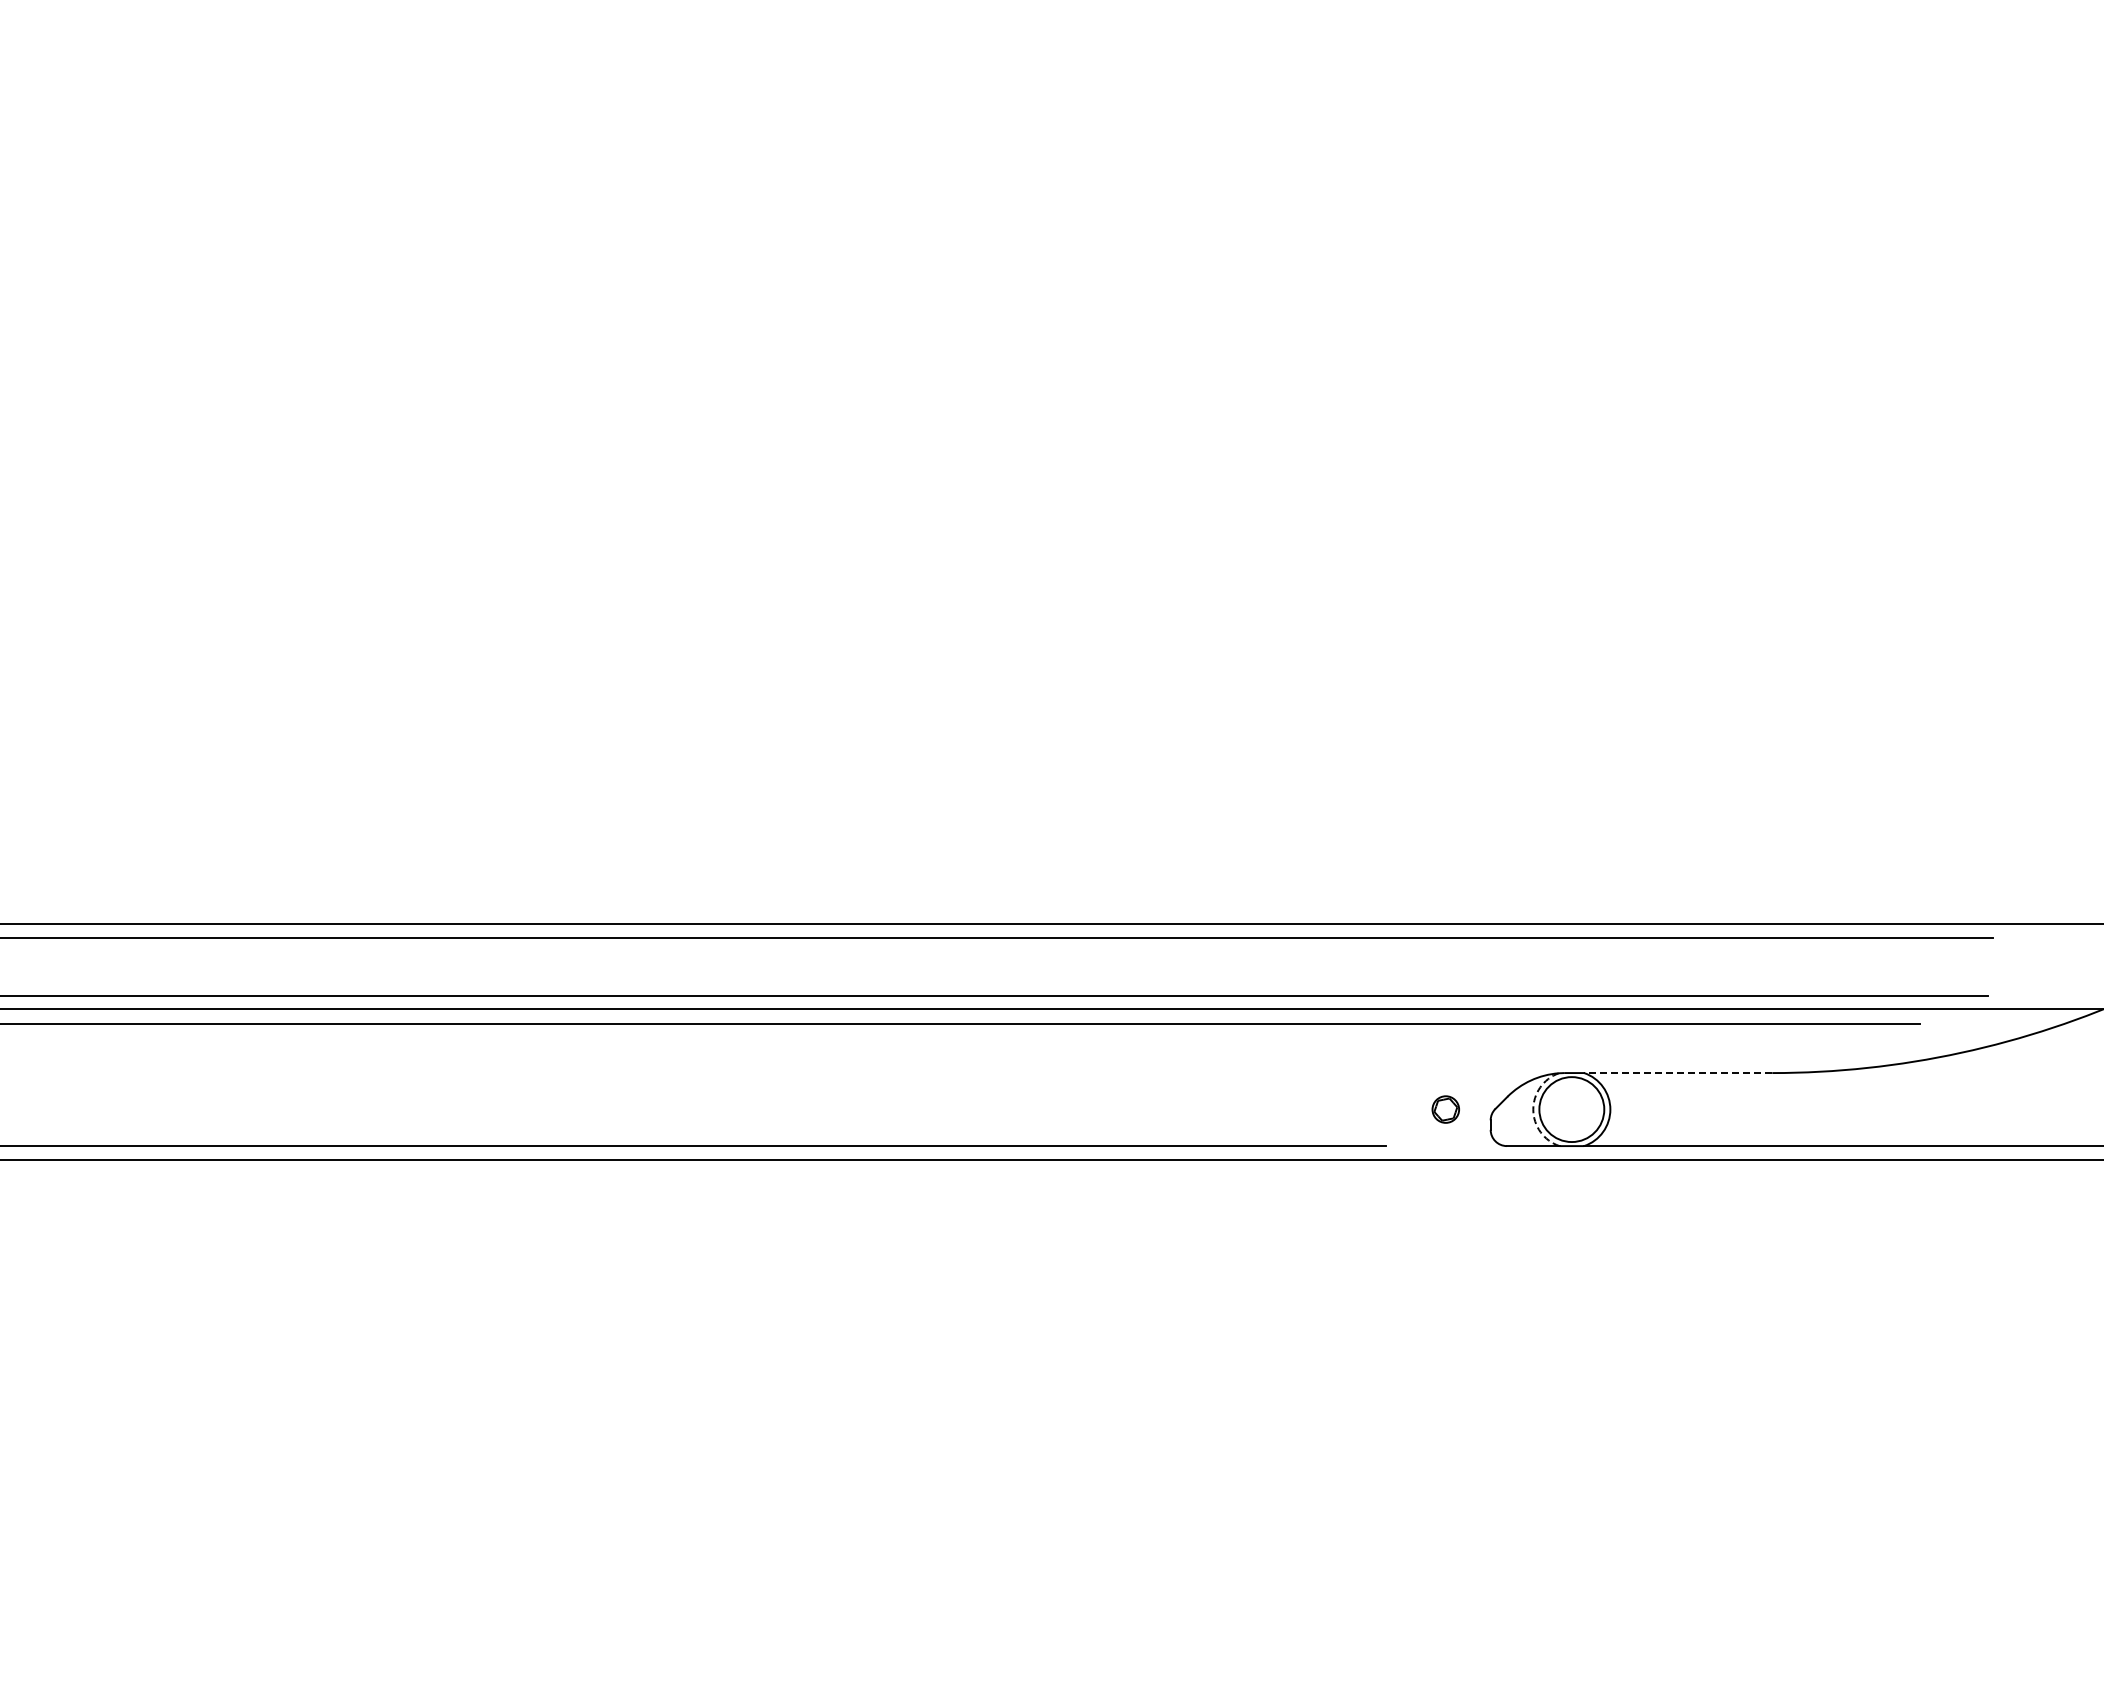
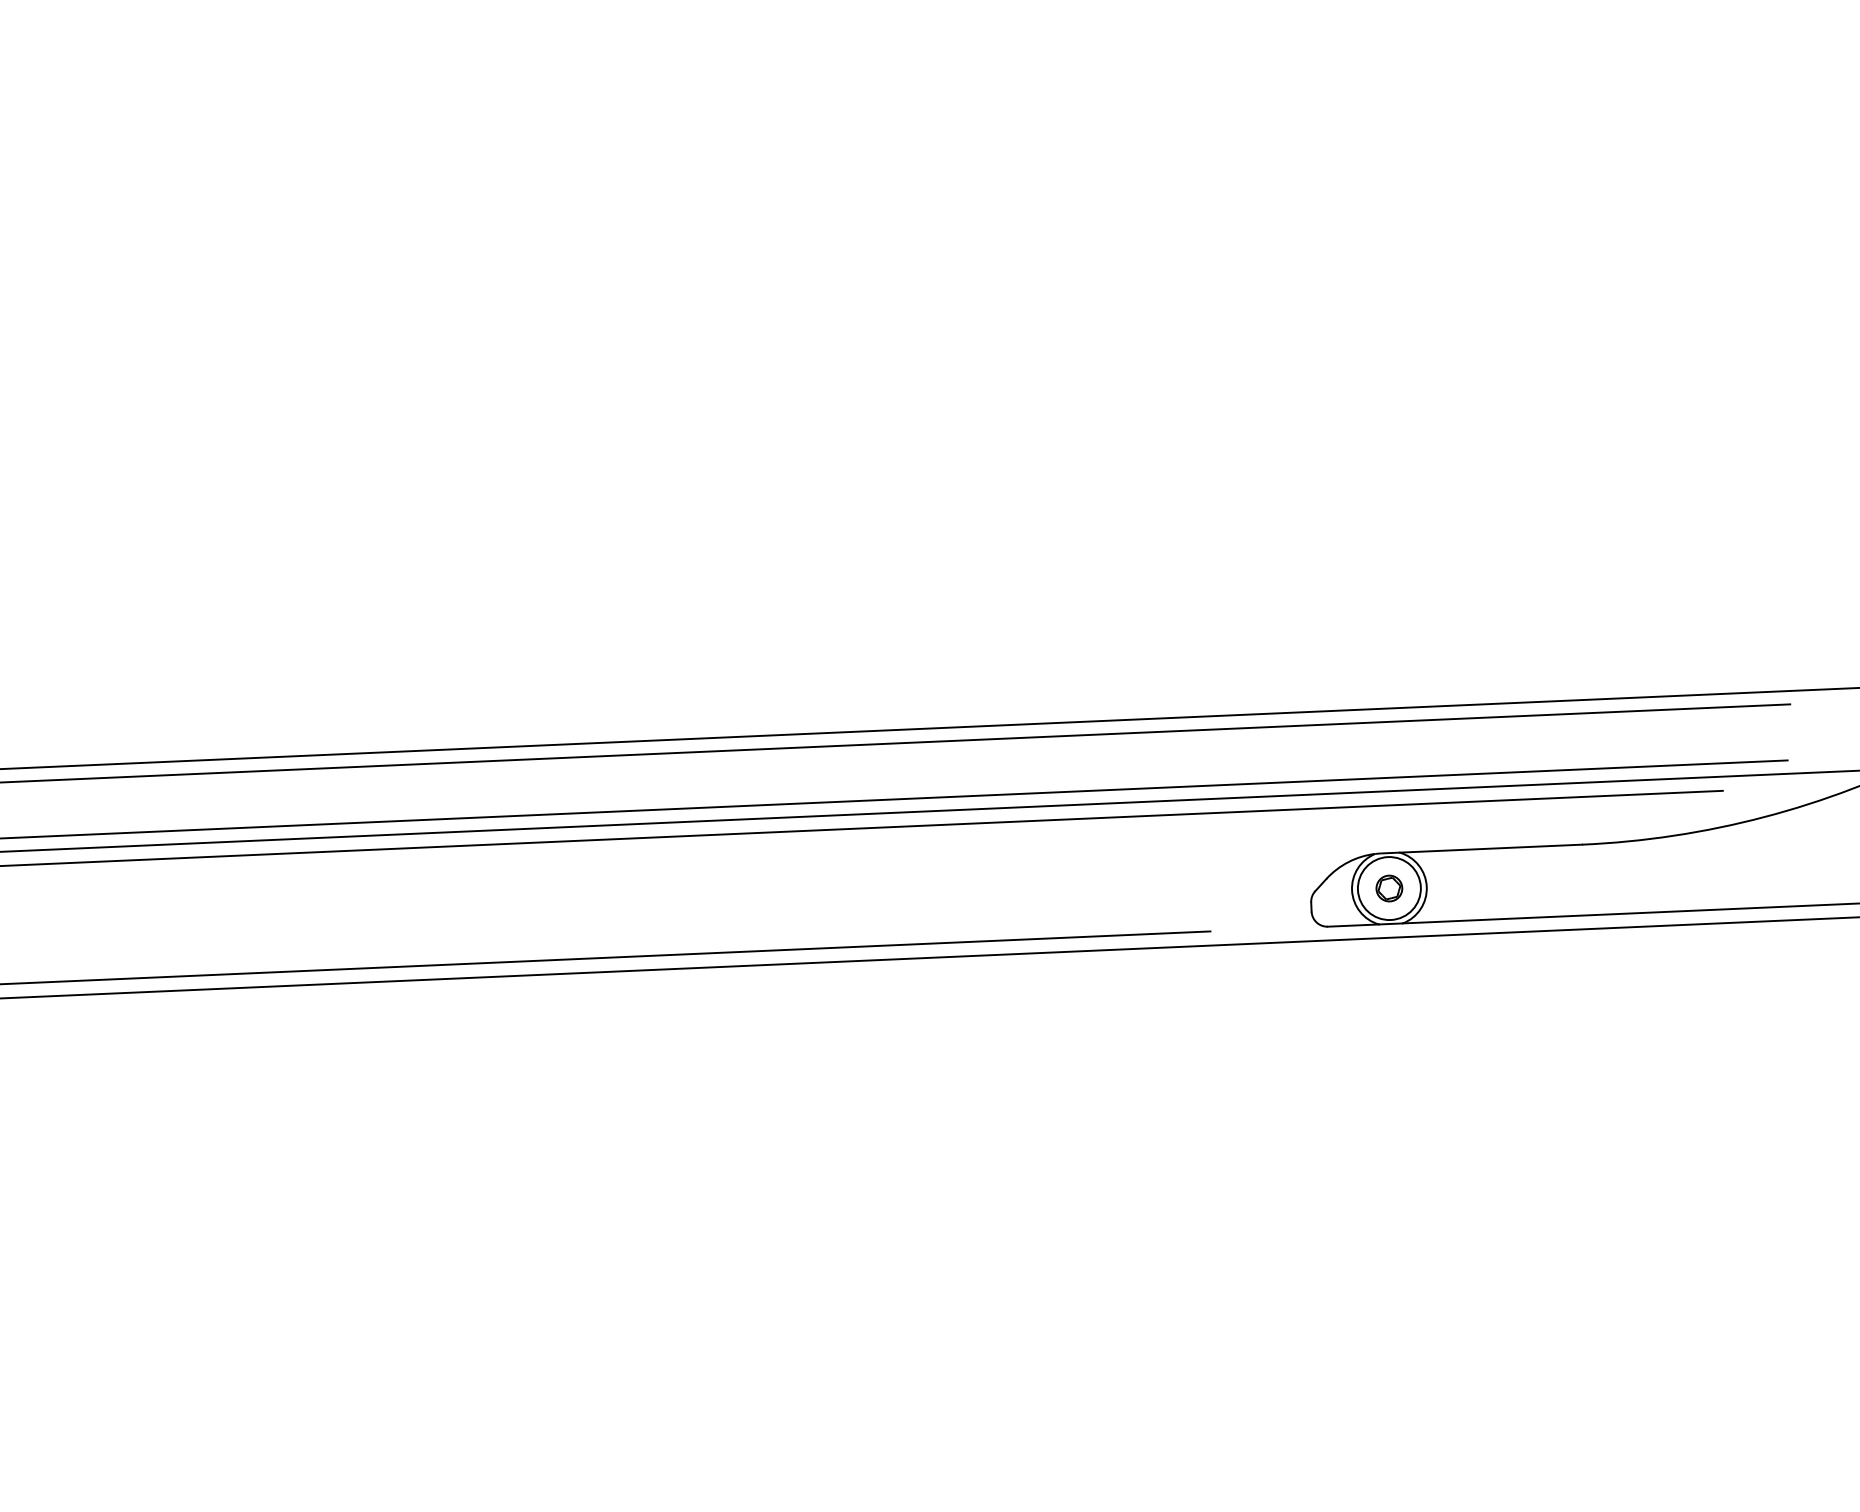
line: (1677, 1073) -> (1490, 849), dashed -> solid
part: (1445, 1109) -> (1389, 888), moved
arc: (1533, 1109) -> (1352, 890), dashed -> solid

